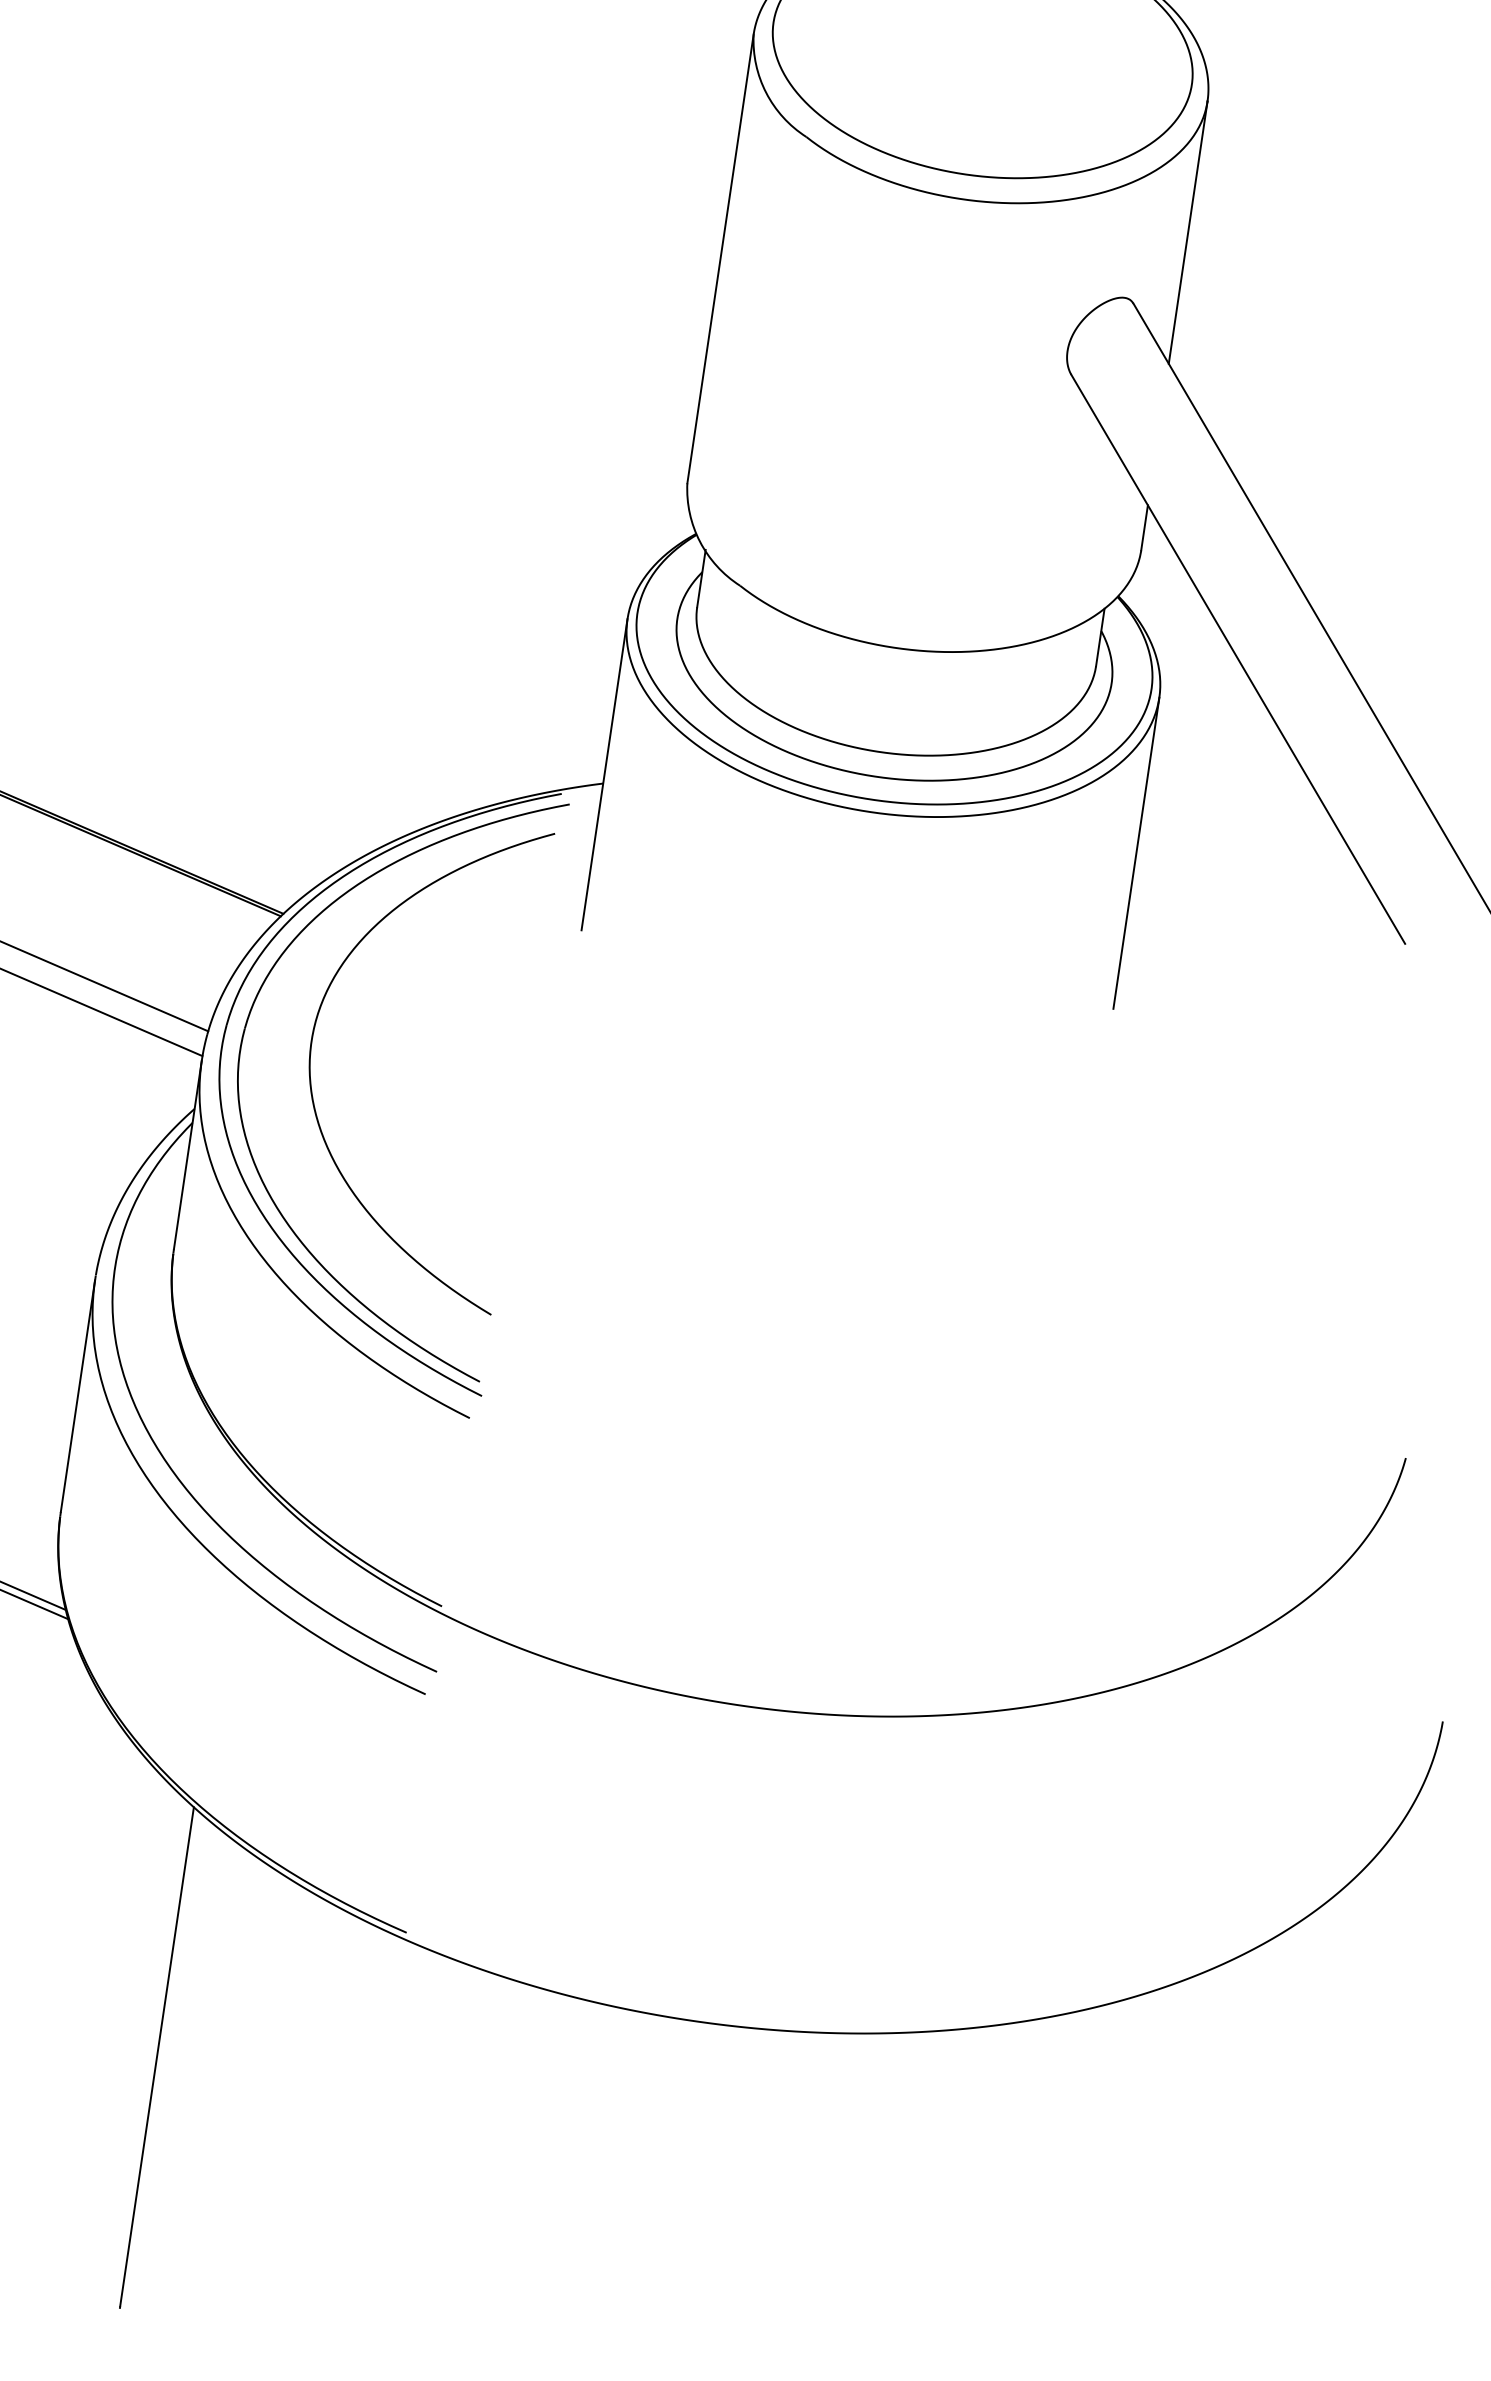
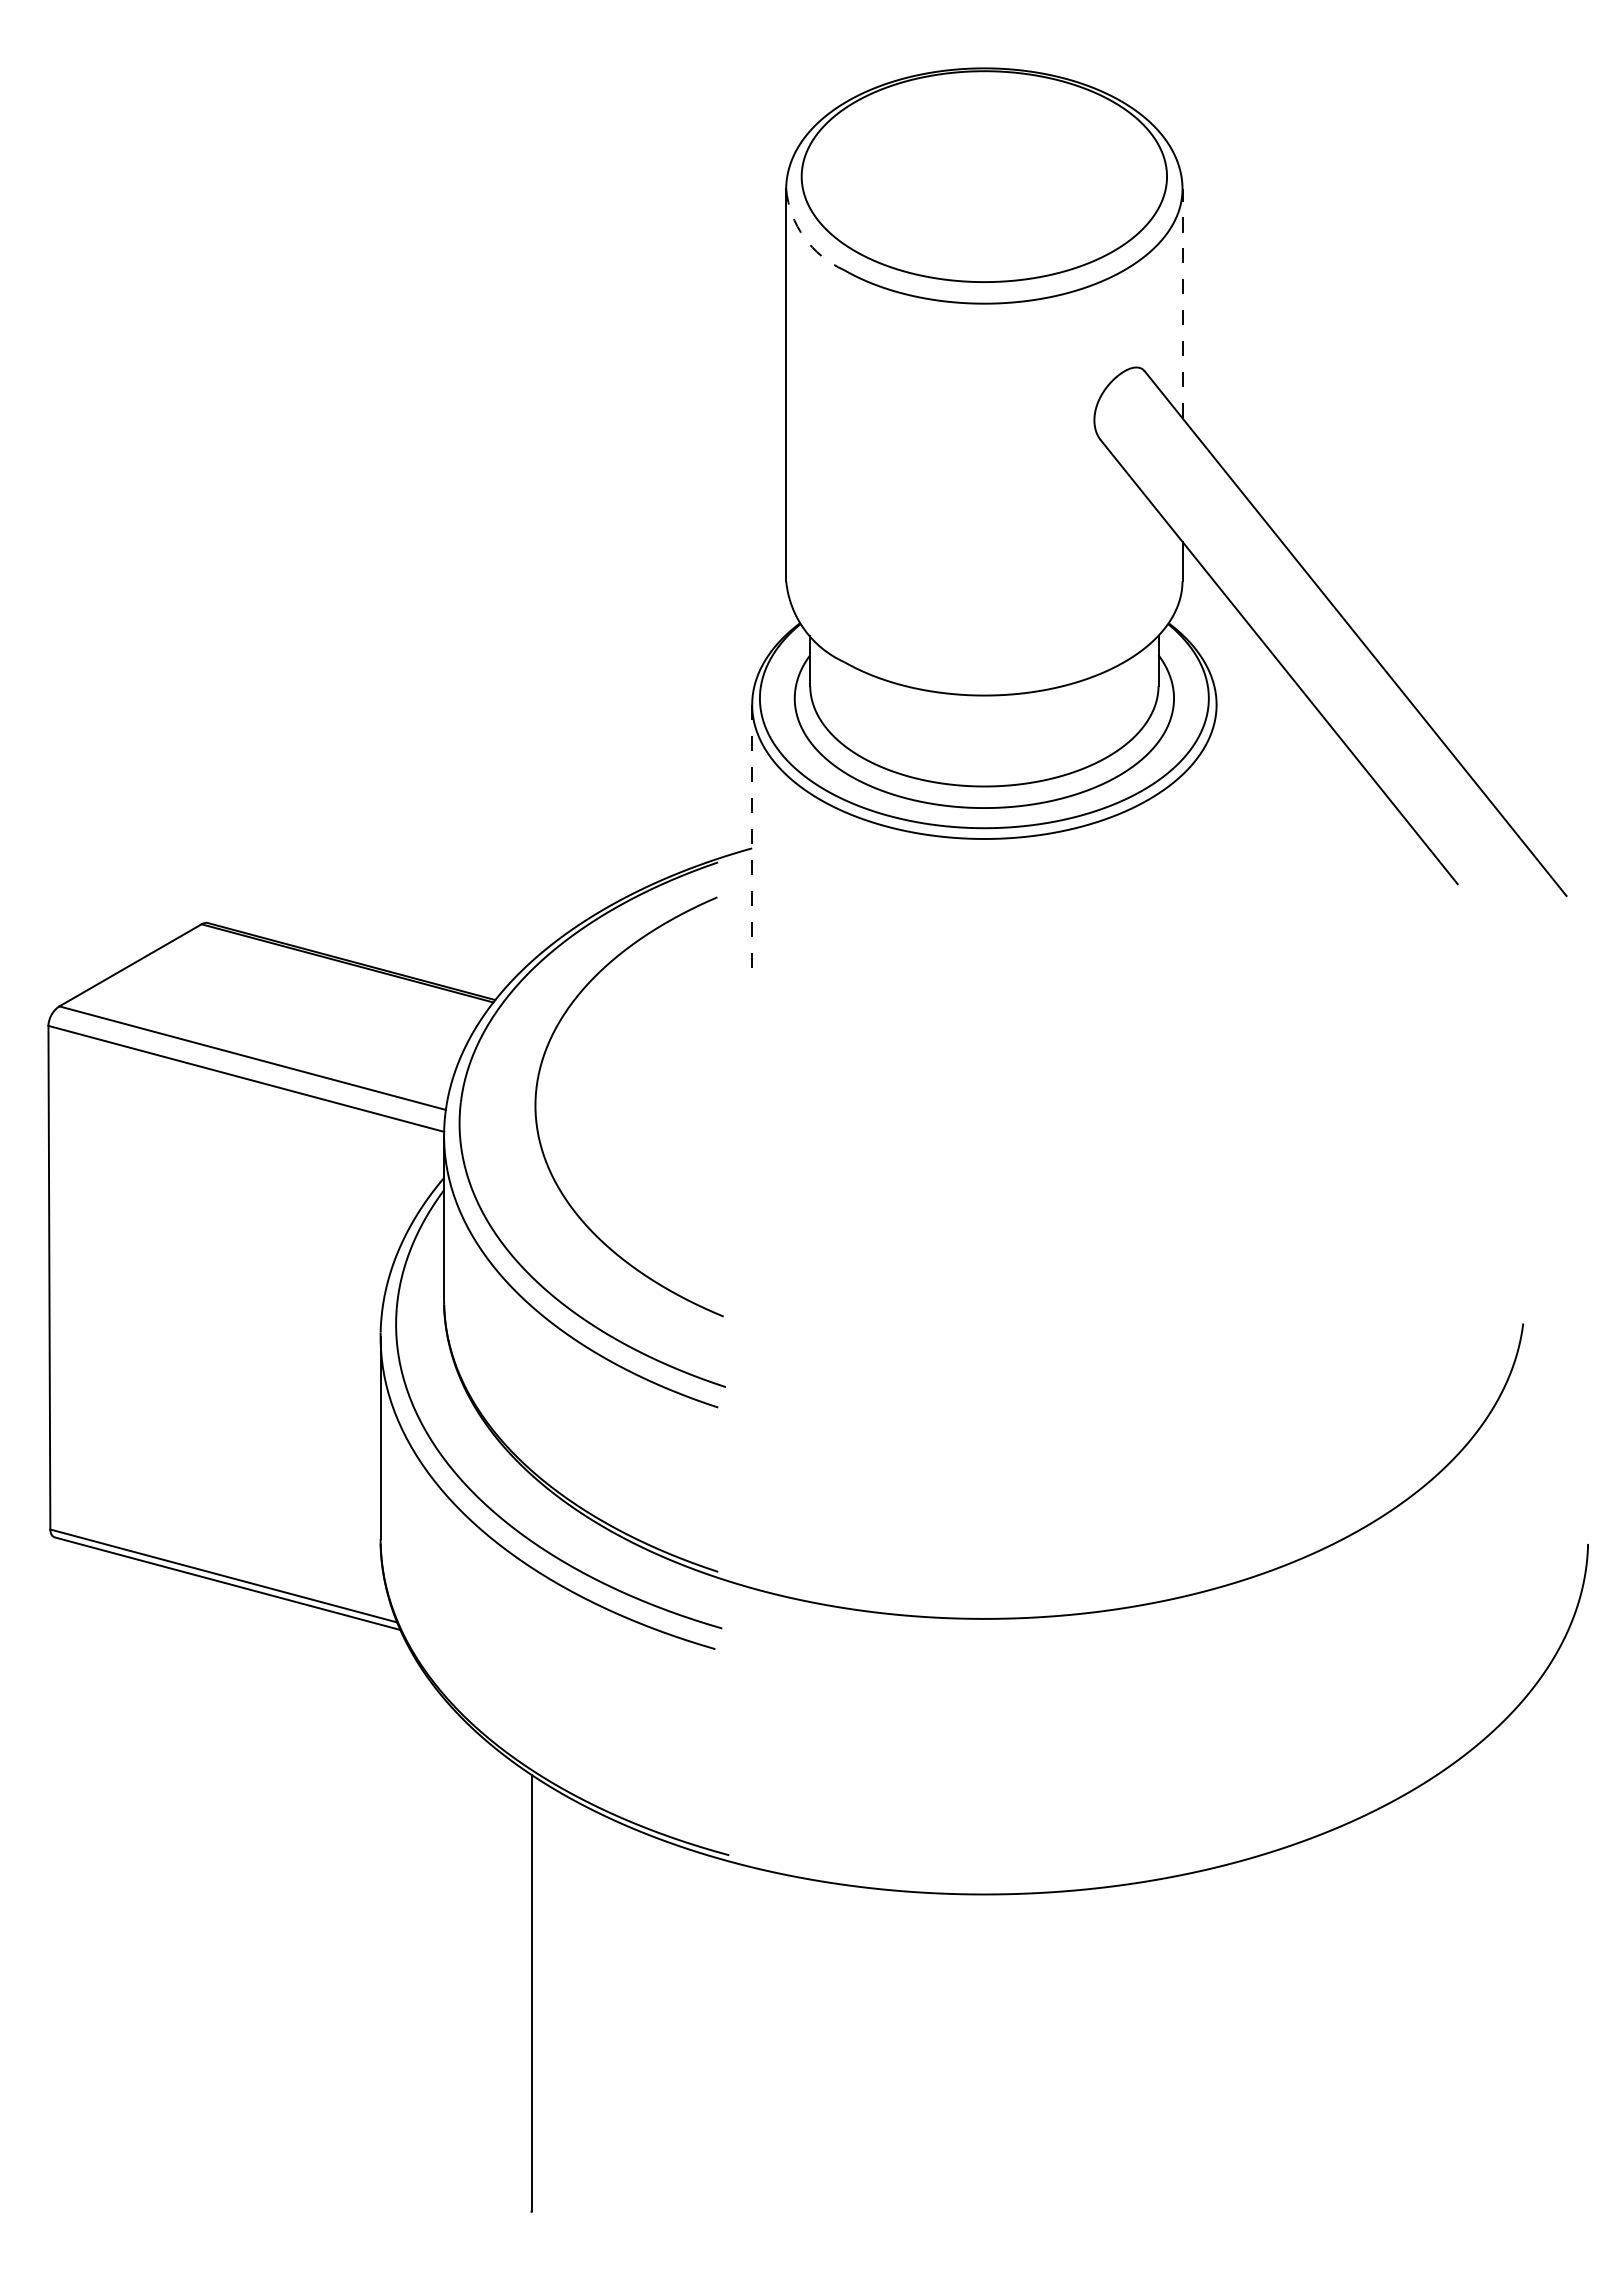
arc: (766, 92) -> (804, 237), solid -> dashed
line: (1188, 232) -> (1182, 303), solid -> dashed
line: (604, 774) -> (752, 840), solid -> dashed
line: (1136, 853) -> (1216, 840), removed
part: (244, 1036) -> (477, 1109), removed

